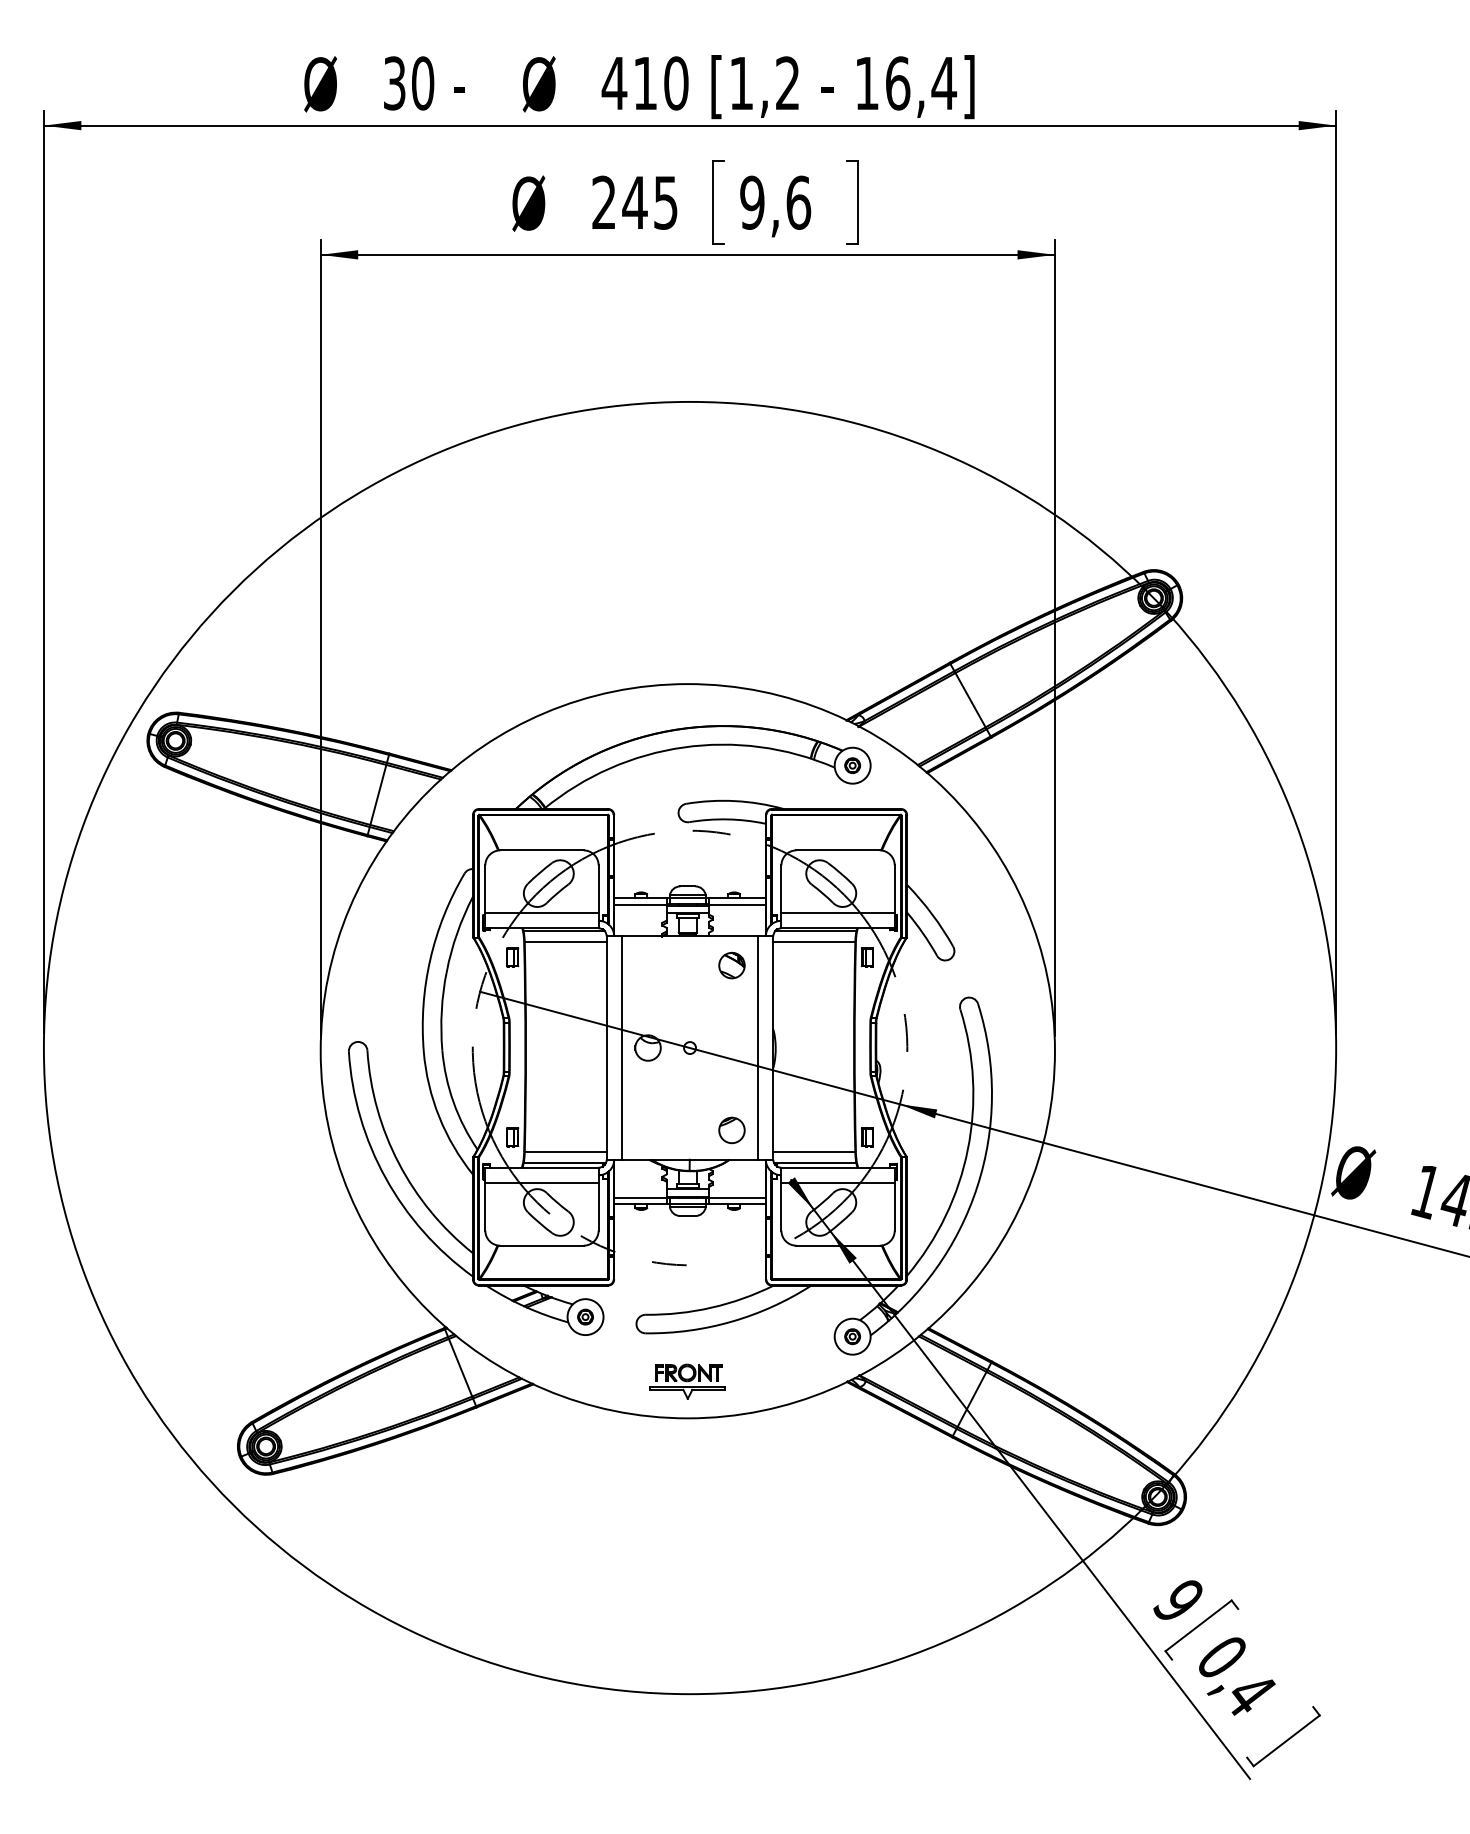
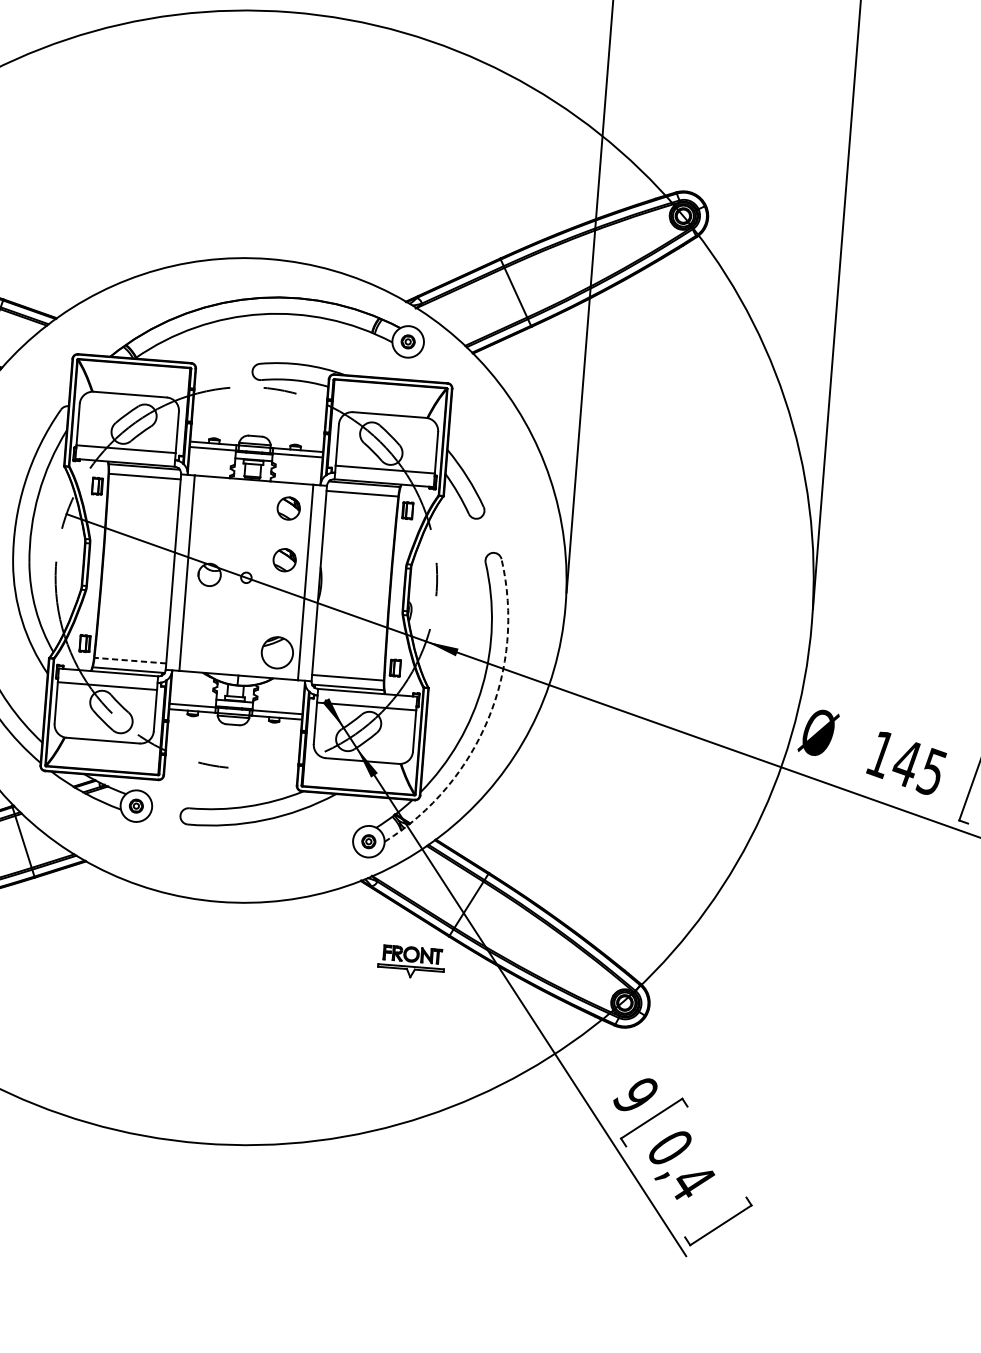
part: (731, 1024) -> (284, 560), added
part: (731, 1130) -> (276, 652), size x1.4
line: (565, 1152) -> (130, 660), solid -> dashed
arc: (977, 1186) -> (488, 718), solid -> dashed
part: (687, 1381) -> (411, 961), moved

